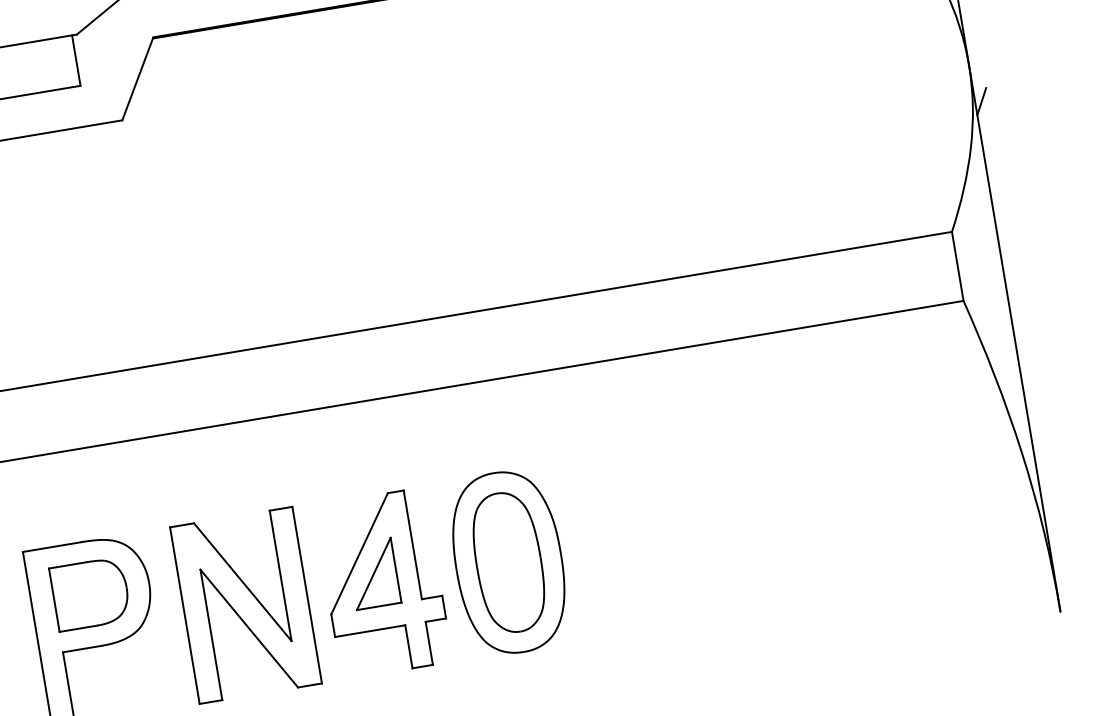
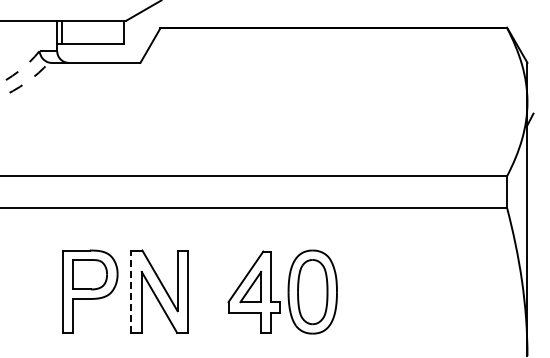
part: (443, 572) -> (282, 291), moved
line: (185, 615) -> (131, 291), solid -> dashed

